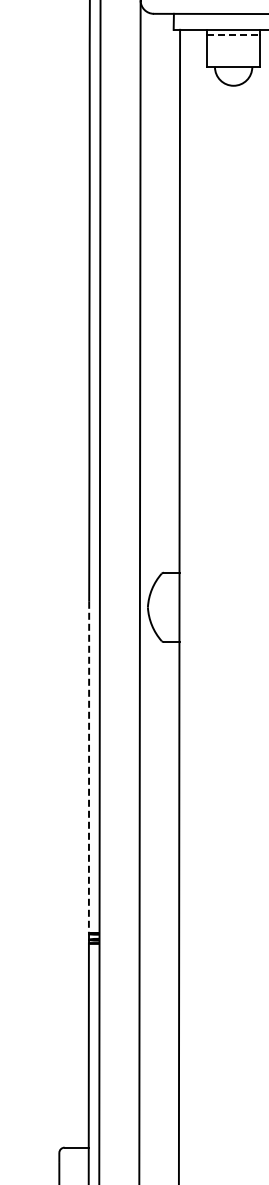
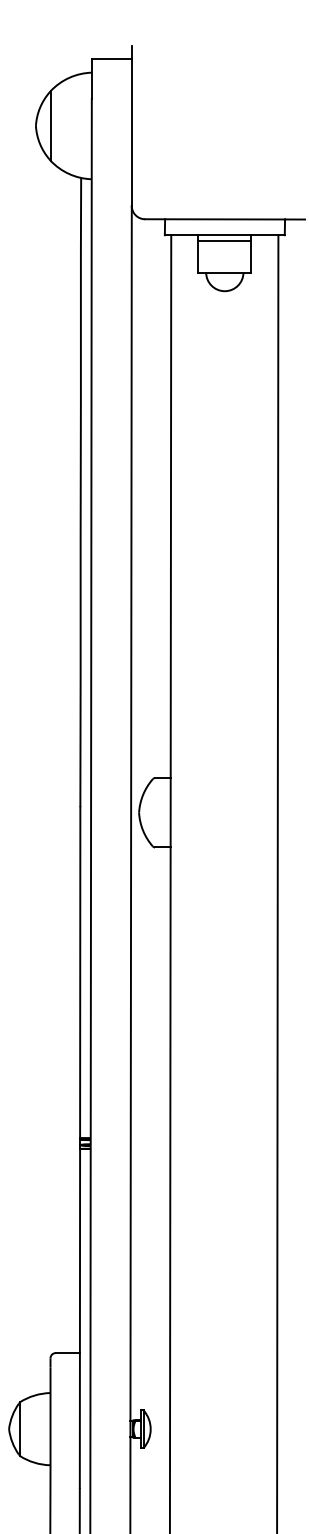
line: (233, 35) -> (224, 240), dashed -> solid
line: (89, 767) -> (80, 972), dashed -> solid

